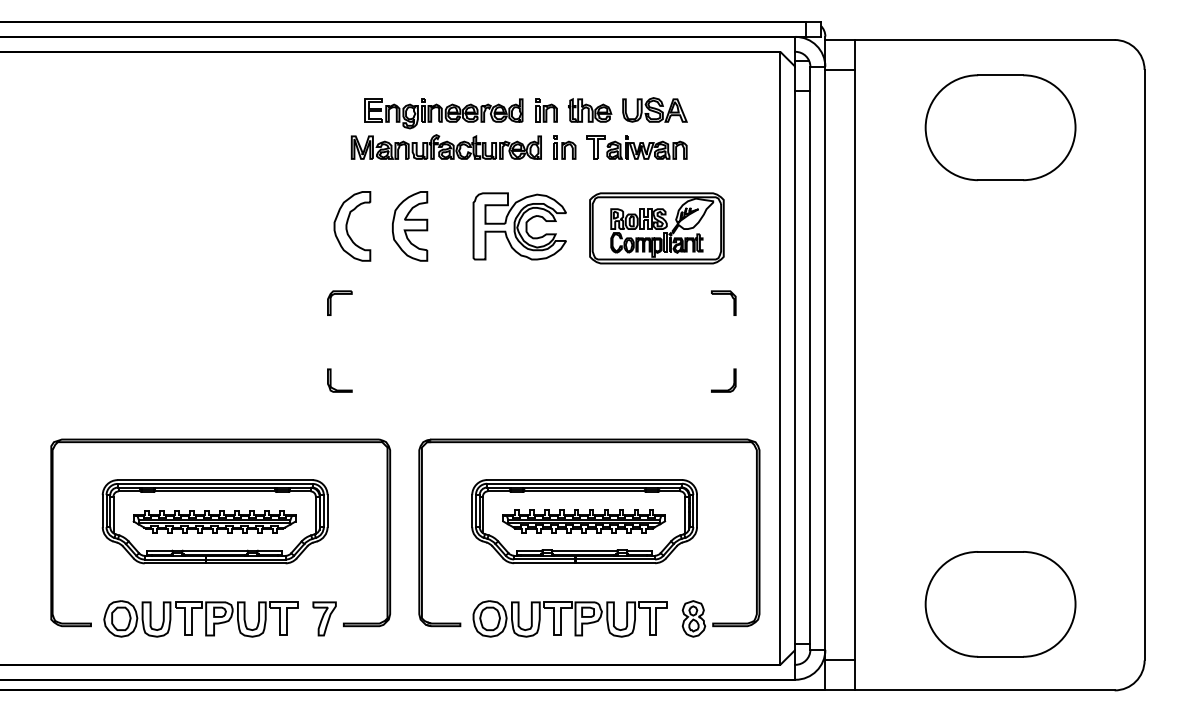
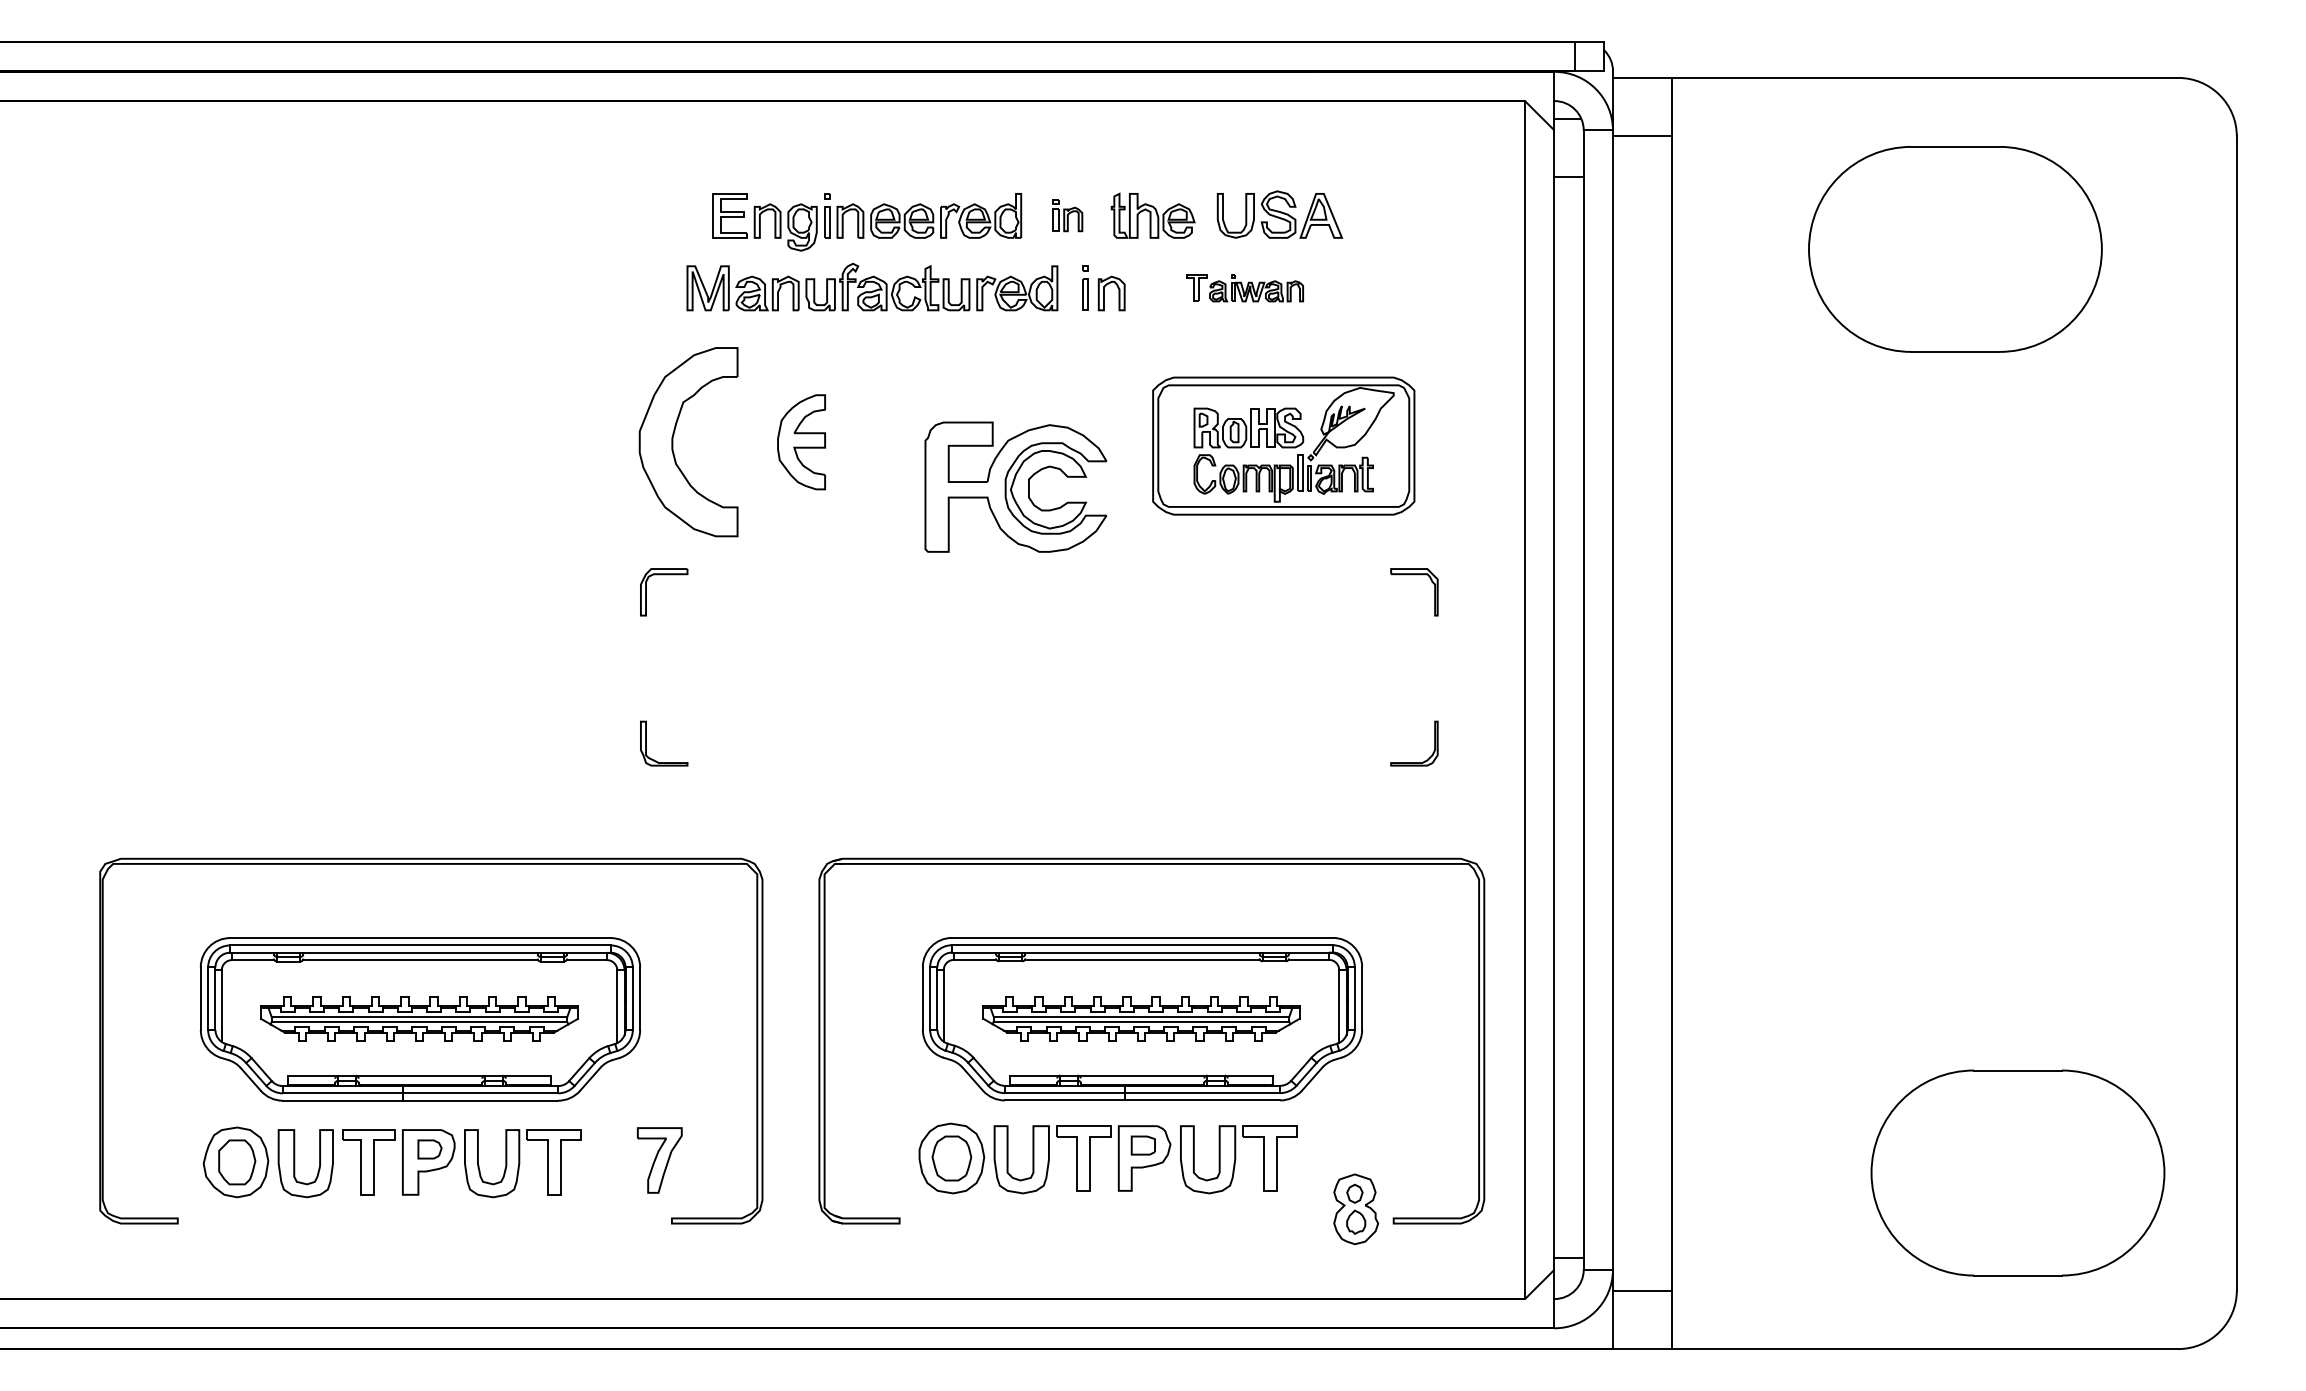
part: (546, 110) -> (1067, 215), size x0.7
part: (636, 147) -> (1243, 288), size x0.6
part: (352, 226) -> (688, 442), size x1.4
part: (410, 226) -> (802, 442), size x0.7
part: (519, 226) -> (1015, 487), moved
part: (1000, 604) -> (2017, 1173), moved
part: (200, 618) -> (391, 1161), moved
part: (324, 618) -> (659, 1159), moved
part: (569, 618) -> (1107, 1157), moved

